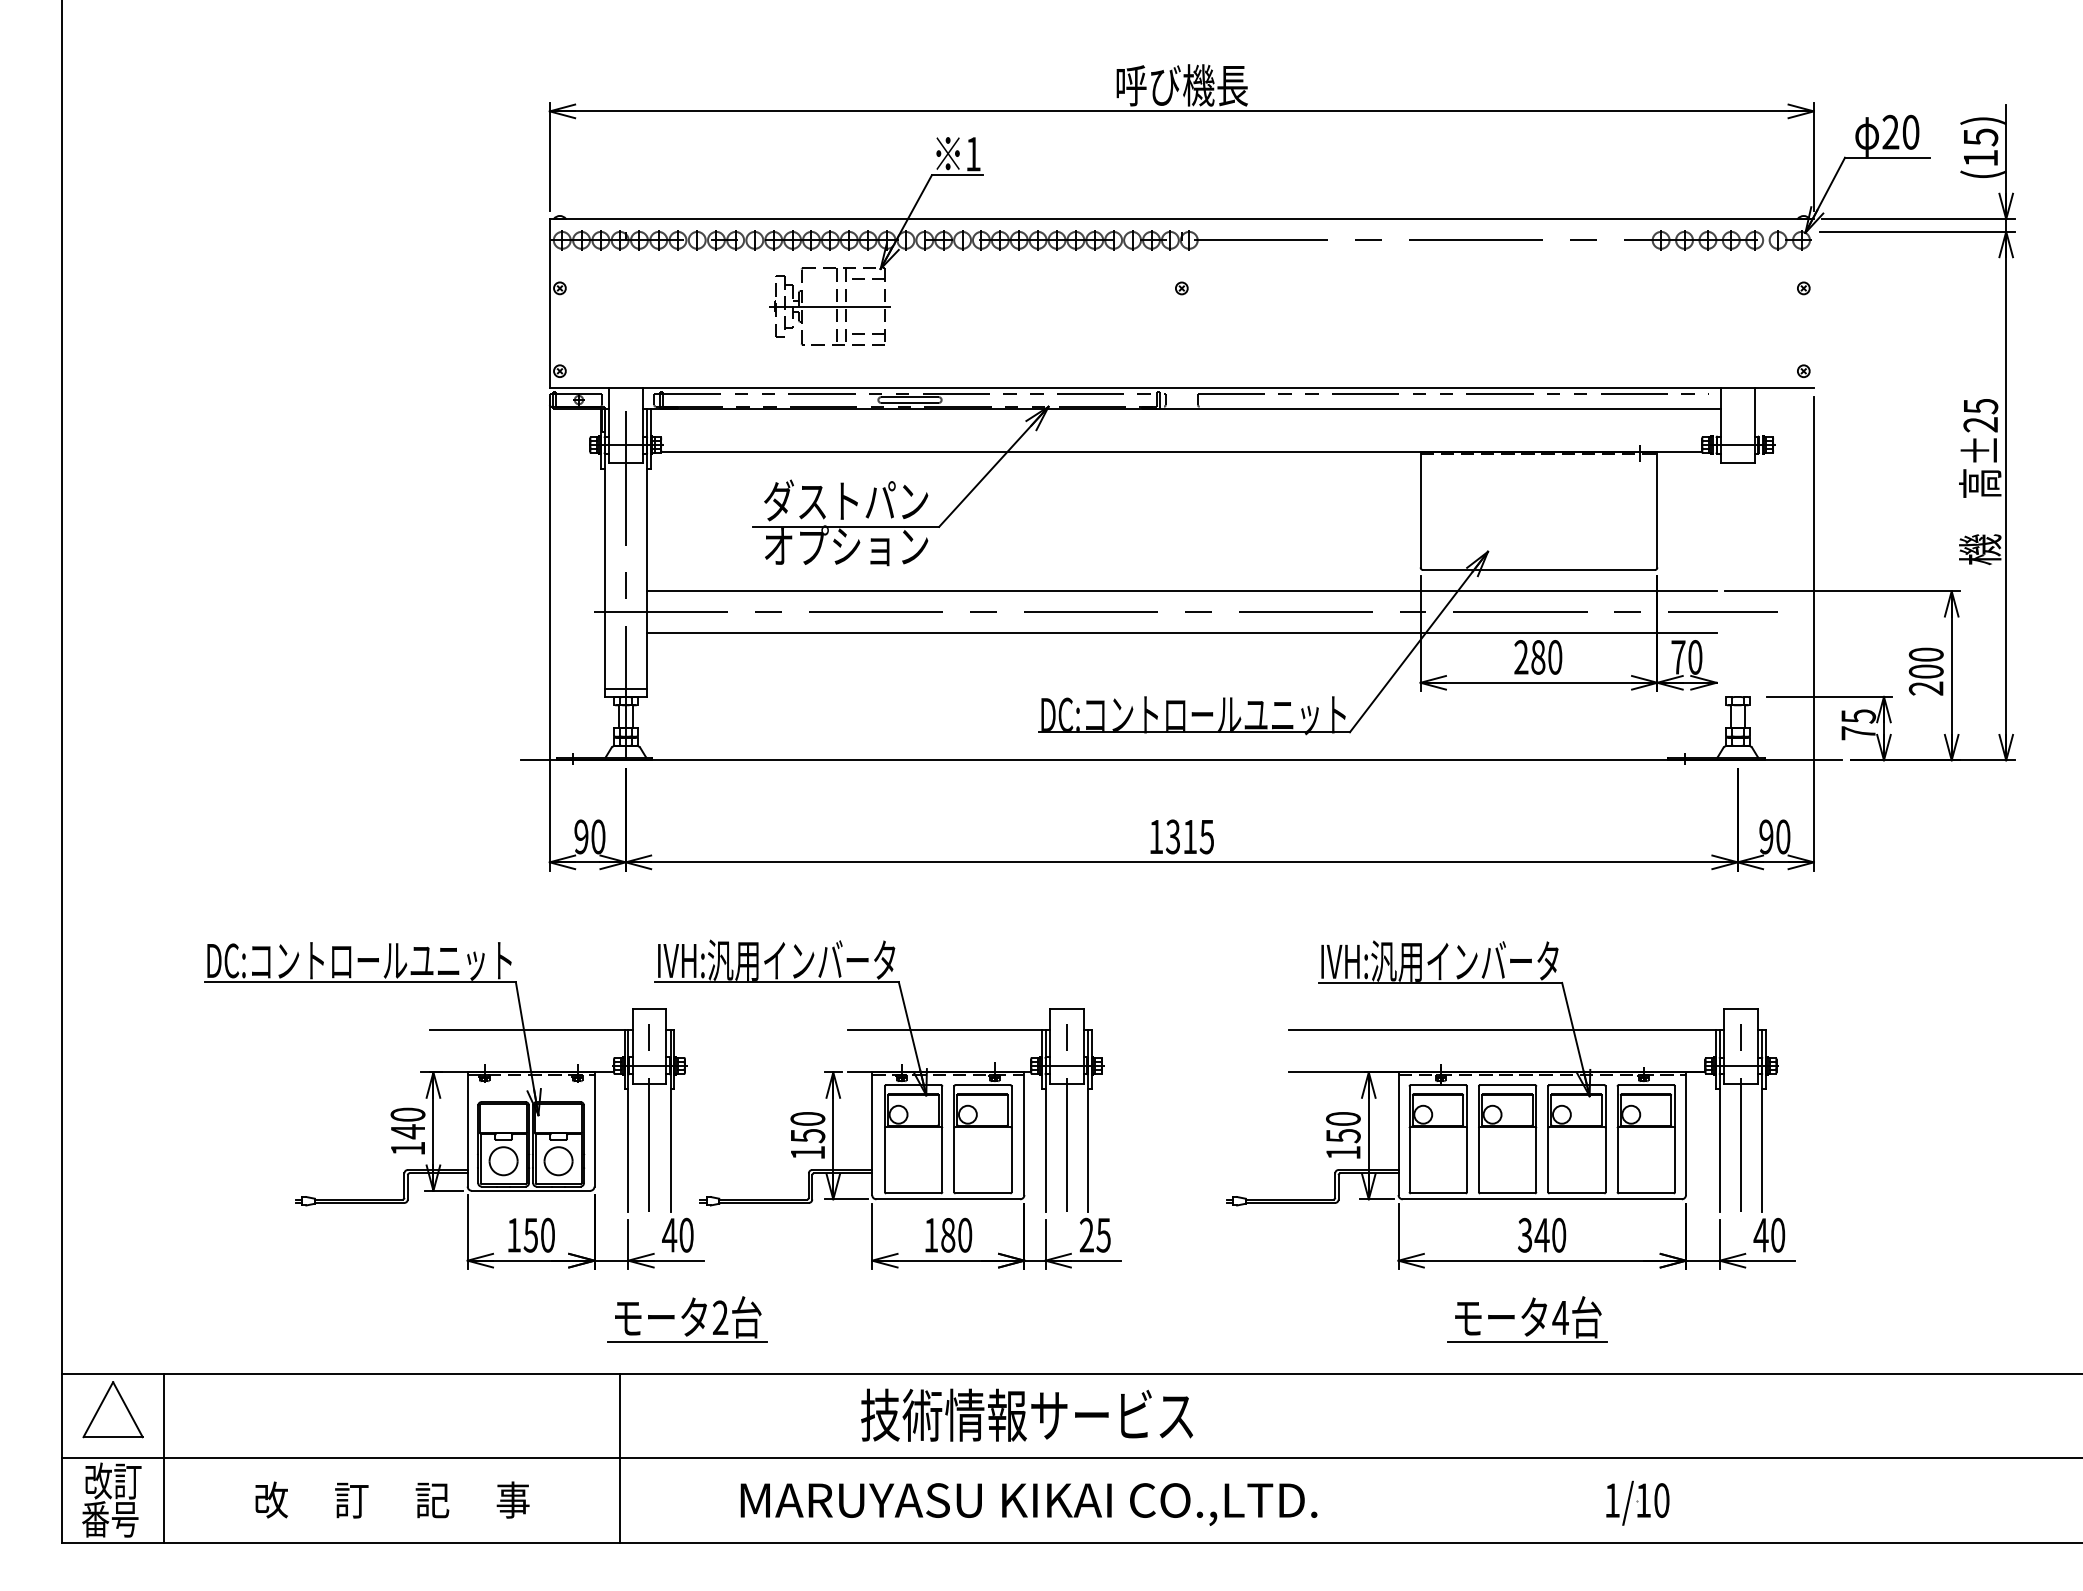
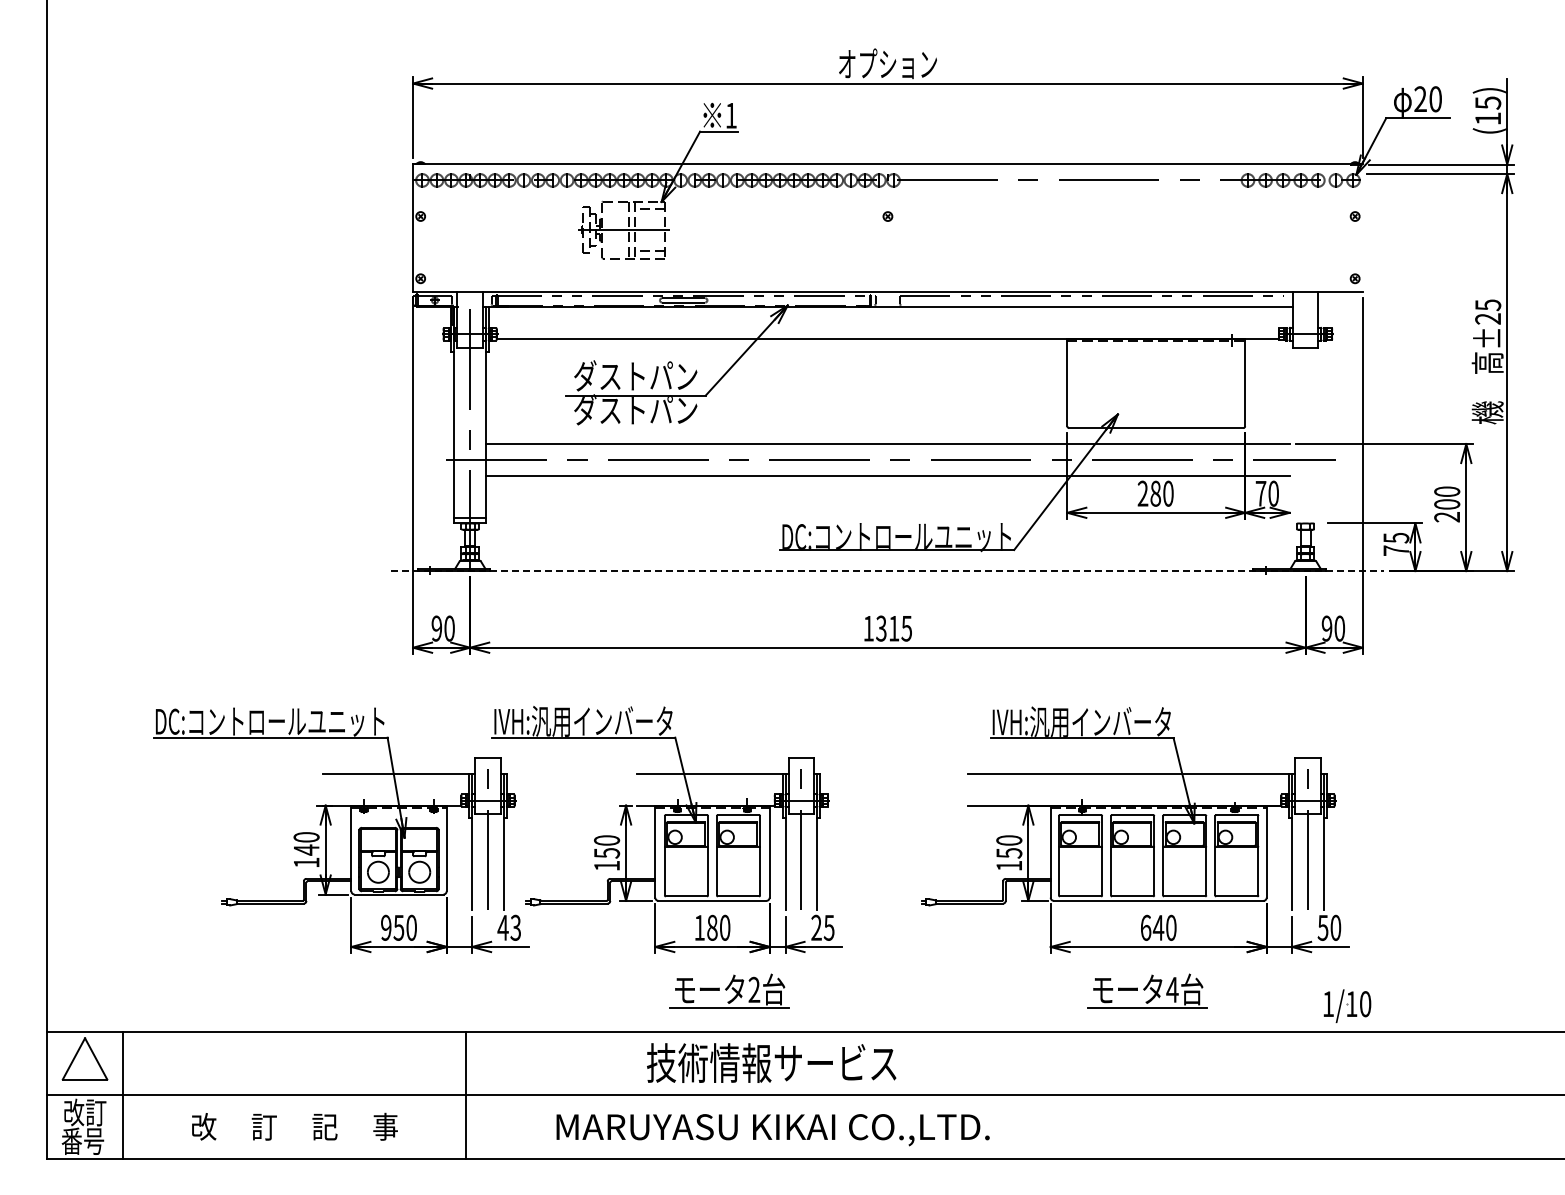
text: (1182, 84) -> (888, 63), 呼び機長 -> オプション
text: (829, 545) -> (623, 409), オプション -> ダストパン
line: (1182, 760) -> (888, 571), solid -> dashed
text: (514, 1234) -> (386, 927), 150 -> 950
text: (686, 1234) -> (515, 927), 40 -> 43
text: (1524, 1234) -> (1145, 927), 340 -> 640
text: (1760, 1234) -> (1322, 927), 40 -> 50
part: (687, 1318) -> (729, 990), moved
part: (1637, 1502) -> (1347, 1005), moved

